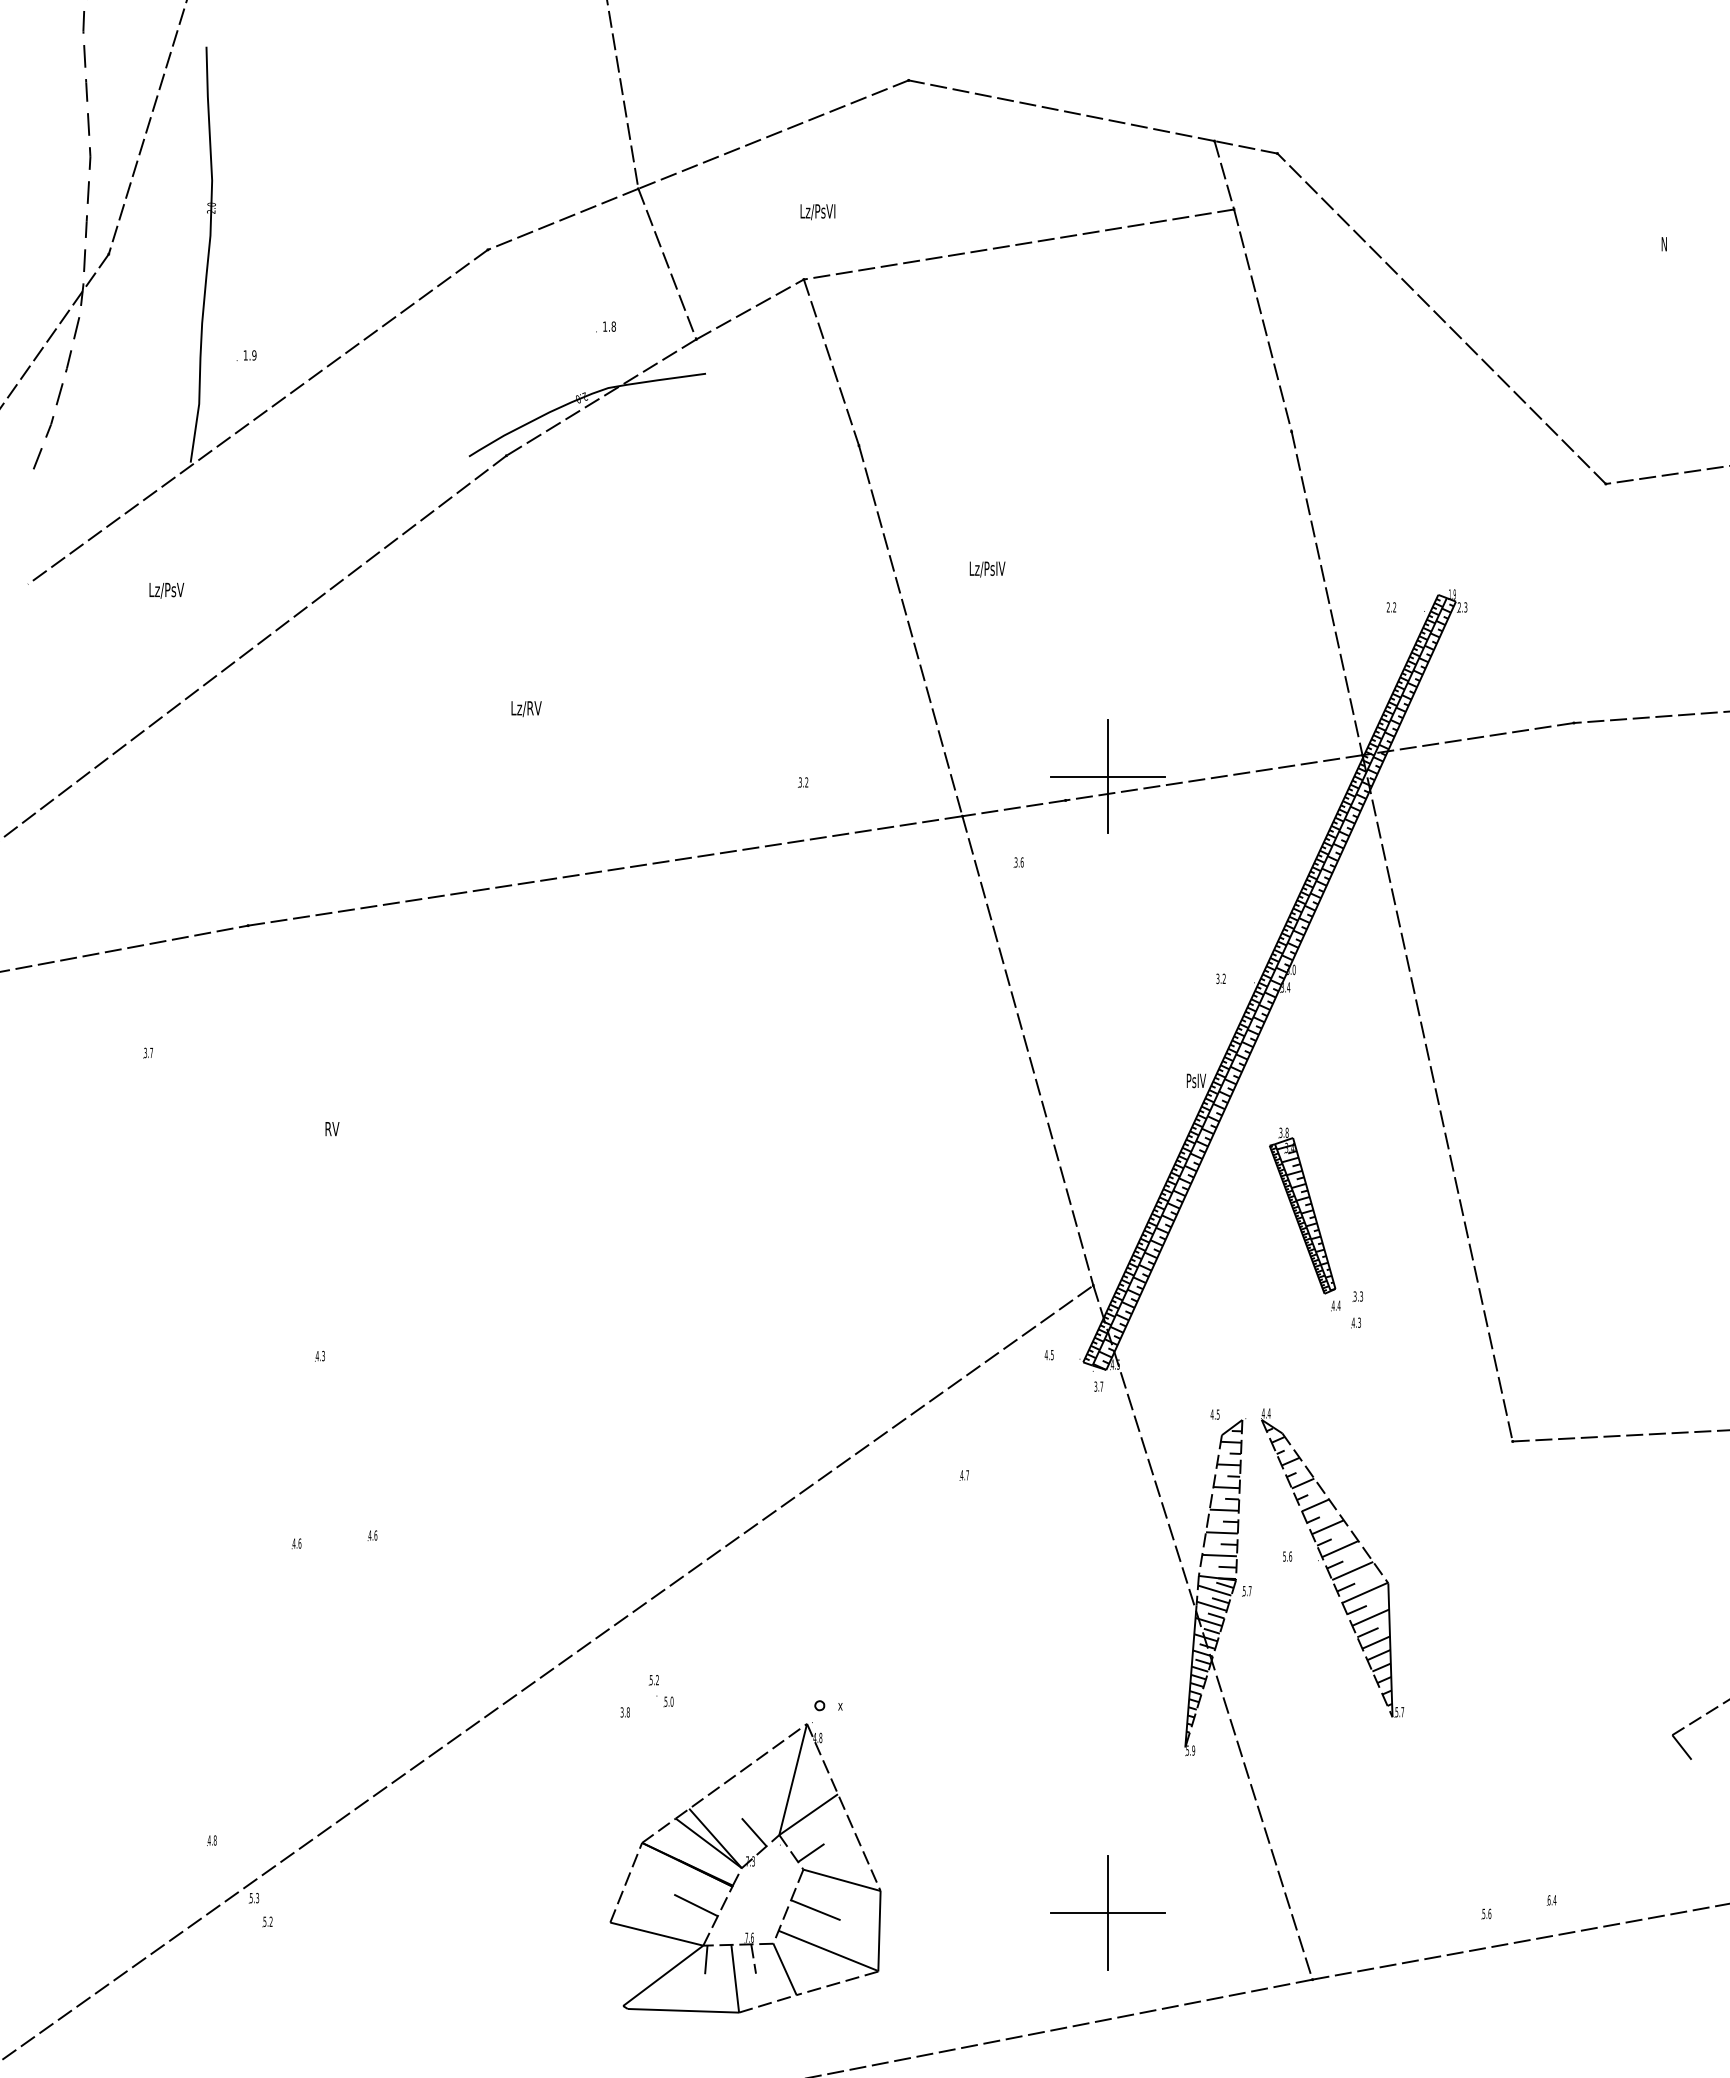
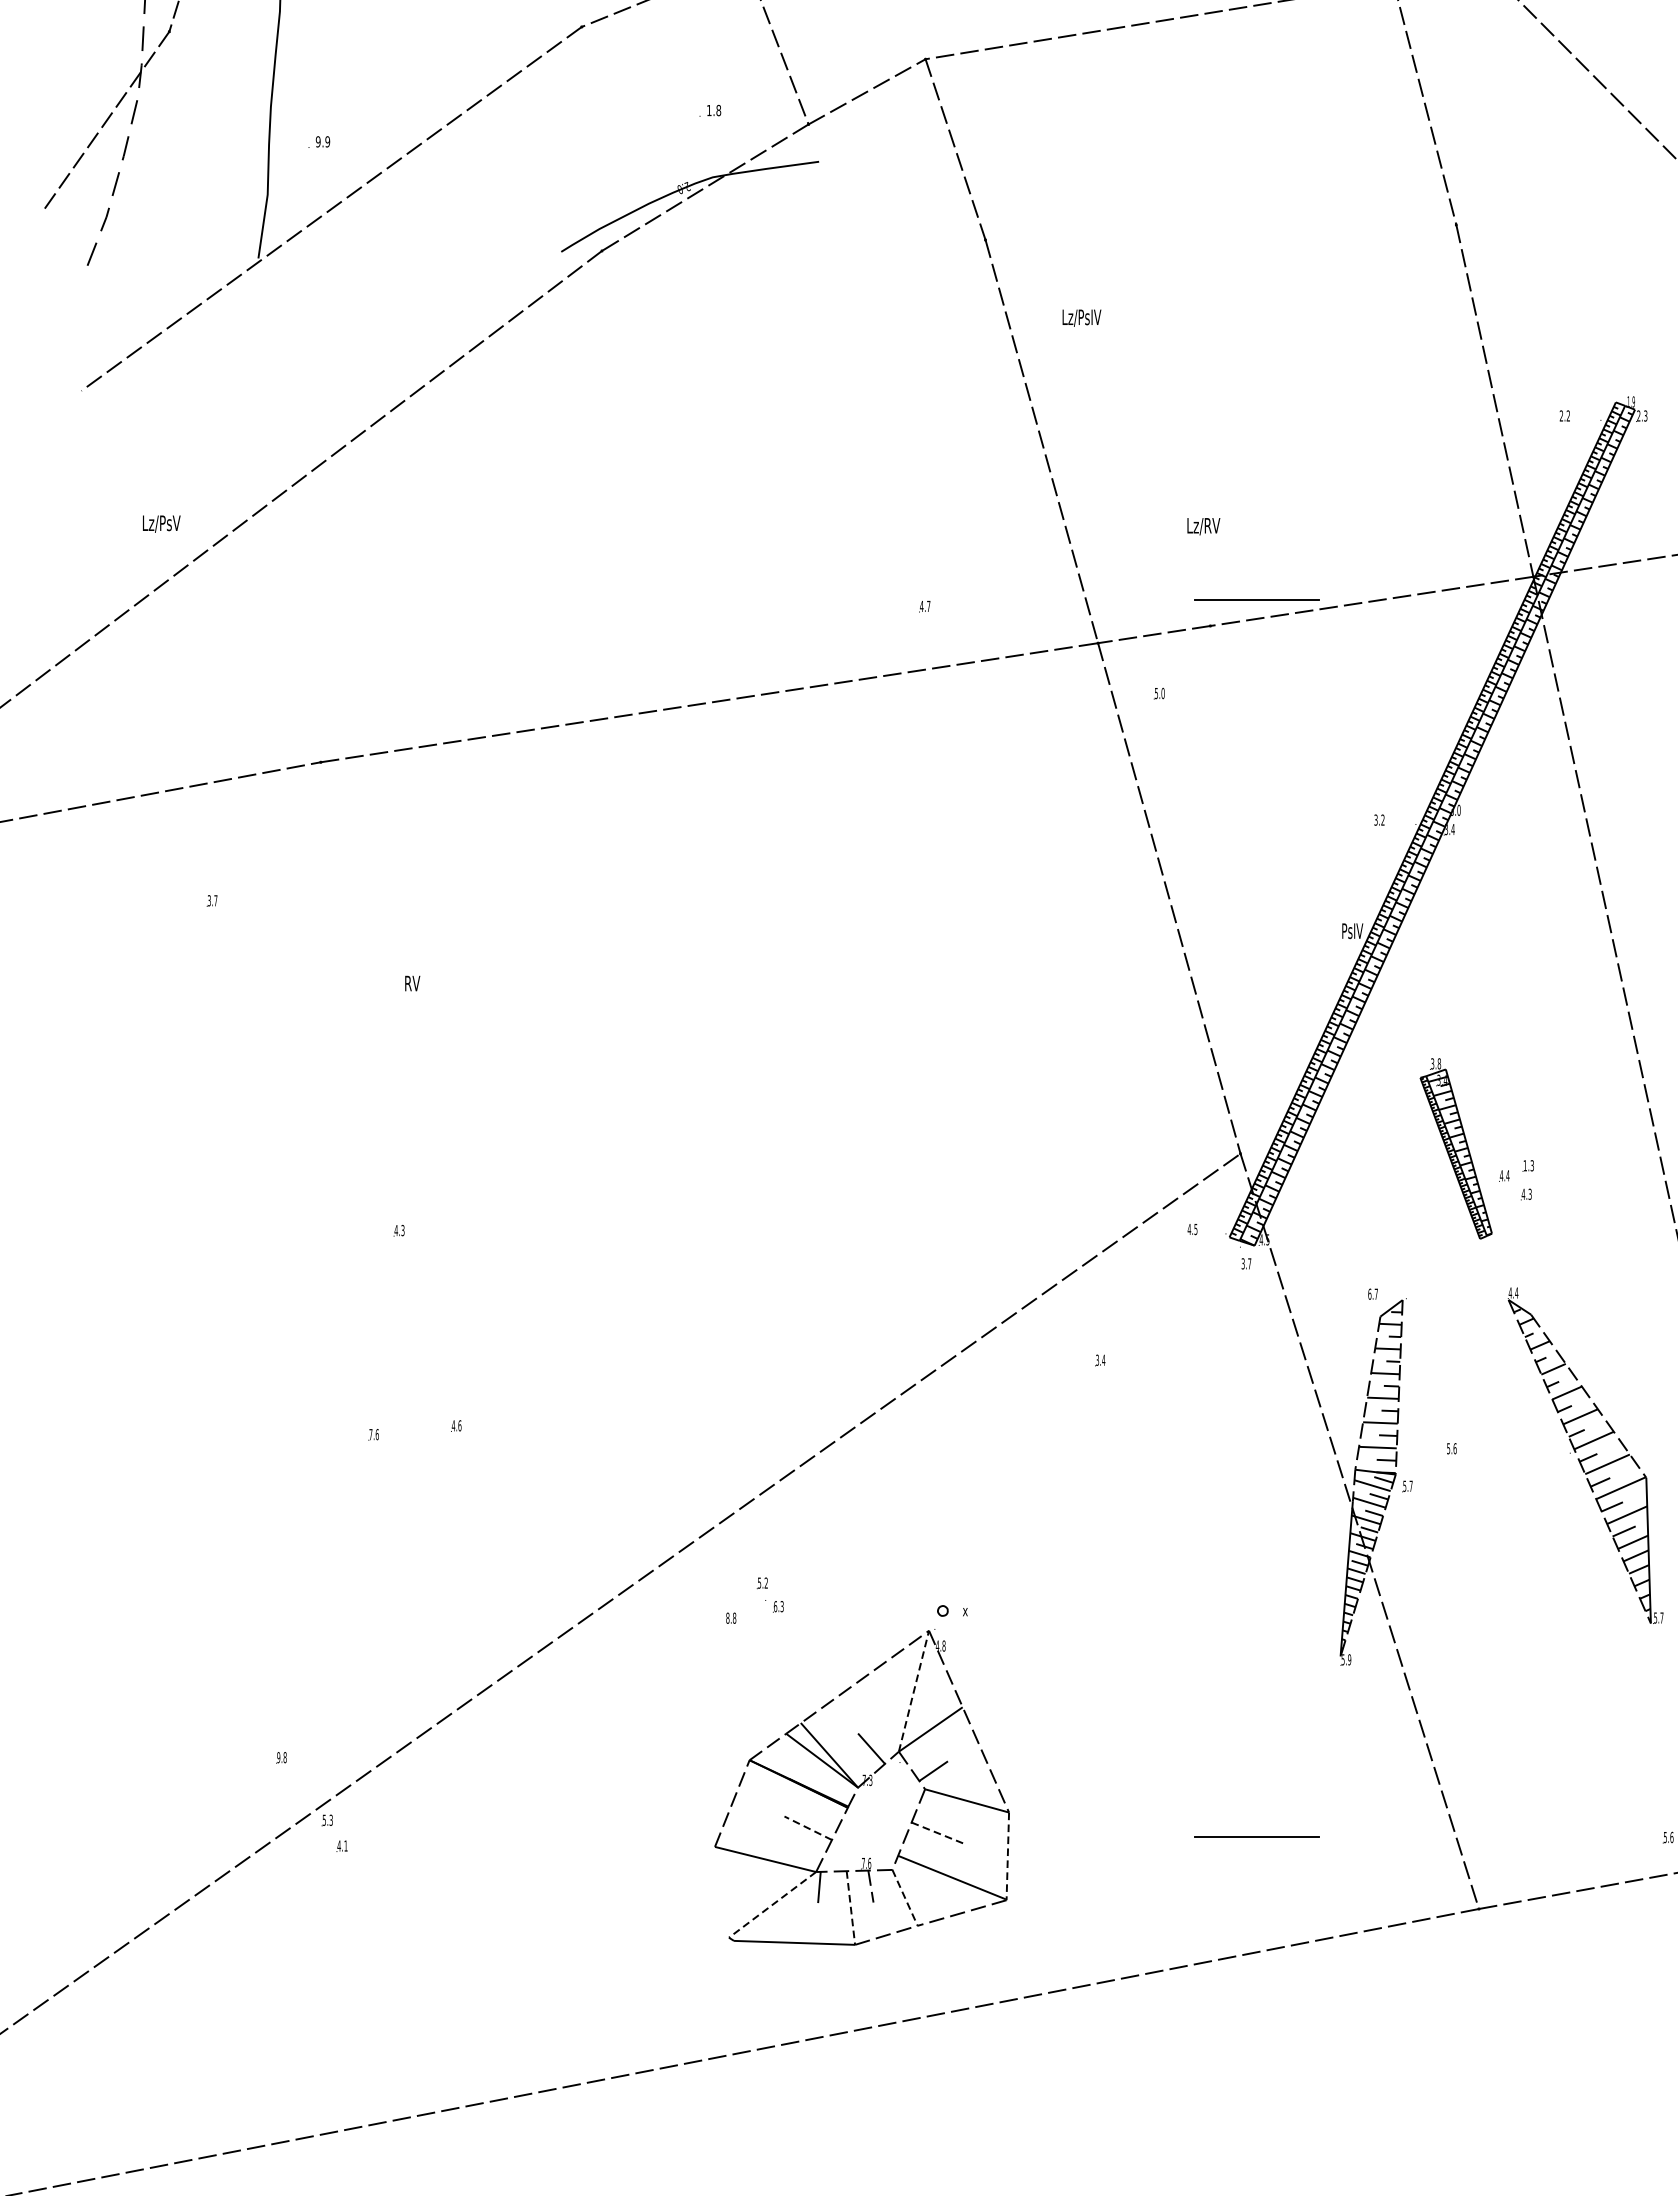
text: (245, 355) -> (318, 141), 1.9 -> 9.9
text: (987, 569) -> (1081, 318), moved
text: (166, 590) -> (161, 523), moved
text: (526, 709) -> (1203, 527), moved
line: (1108, 776) -> (1257, 599), removed
text: (803, 782) -> (925, 606), 3.2 -> 4.7
text: (1018, 861) -> (1159, 692), 3.6 -> 5.0
part: (1302, 1210) -> (1456, 1148), moved
text: (1354, 1296) -> (1524, 1165), 3.3 -> 1.3
text: (1214, 1414) -> (1372, 1294), 4.5 -> 6.7
text: (964, 1475) -> (1100, 1360), 4.7 -> 3.4
text: (293, 1543) -> (370, 1434), 4.6 -> 7.6
part: (1332, 1562) -> (1585, 1455), moved
text: (668, 1701) -> (778, 1606), 5.0 -> 6.3
text: (621, 1712) -> (727, 1618), 3.8 -> 8.8
line: (793, 1779) -> (914, 1691), solid -> dashed
text: (208, 1840) -> (277, 1757), 4.8 -> 9.8
line: (695, 1905) -> (807, 1828), solid -> dashed
line: (815, 1910) -> (938, 1833), solid -> dashed
line: (1108, 1912) -> (1257, 1835), removed
text: (267, 1921) -> (342, 1845), 5.2 -> 4.1
line: (879, 1931) -> (1007, 1856), solid -> dashed
line: (785, 1969) -> (905, 1897), solid -> dashed
line: (662, 1976) -> (771, 1905), solid -> dashed
line: (735, 1979) -> (851, 1908), solid -> dashed

